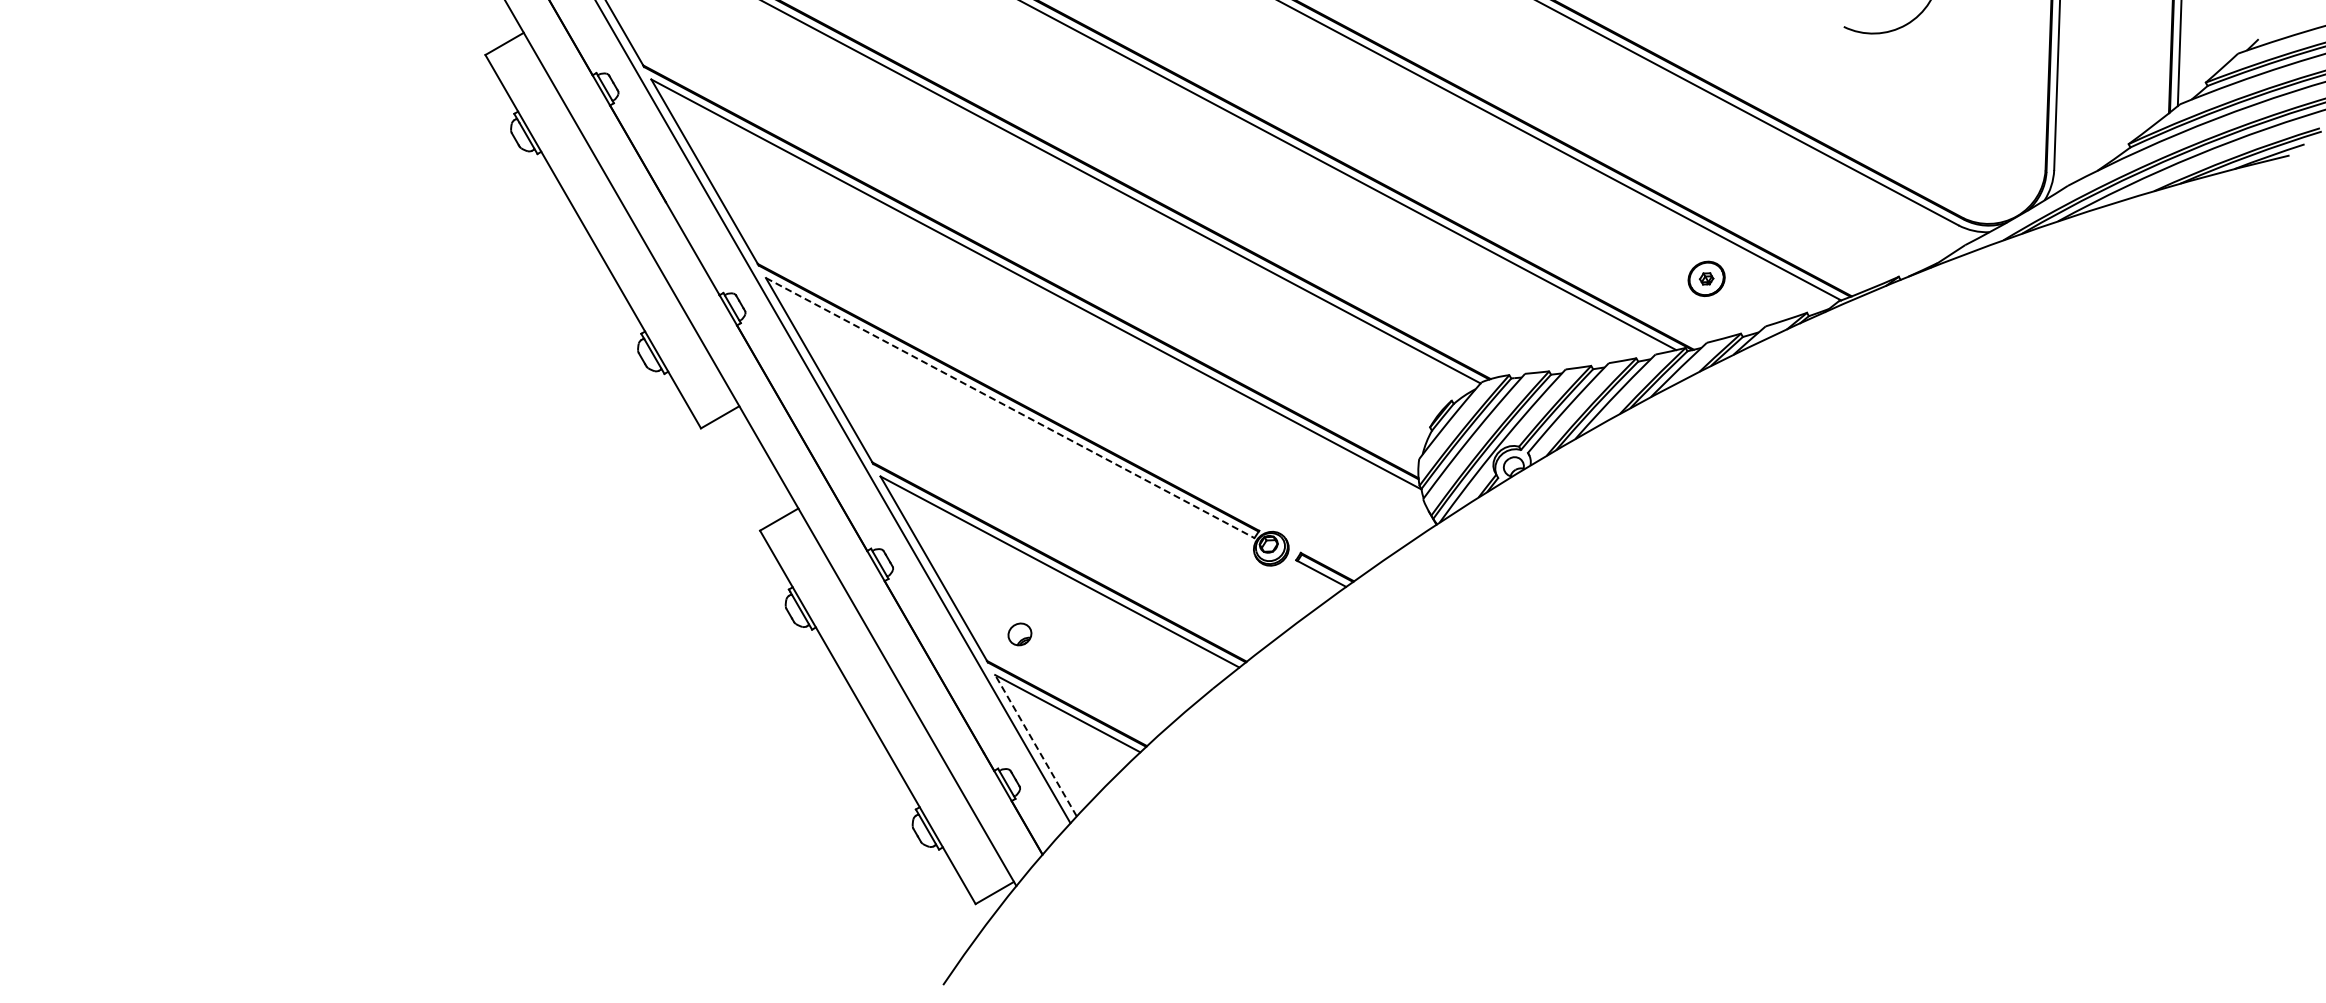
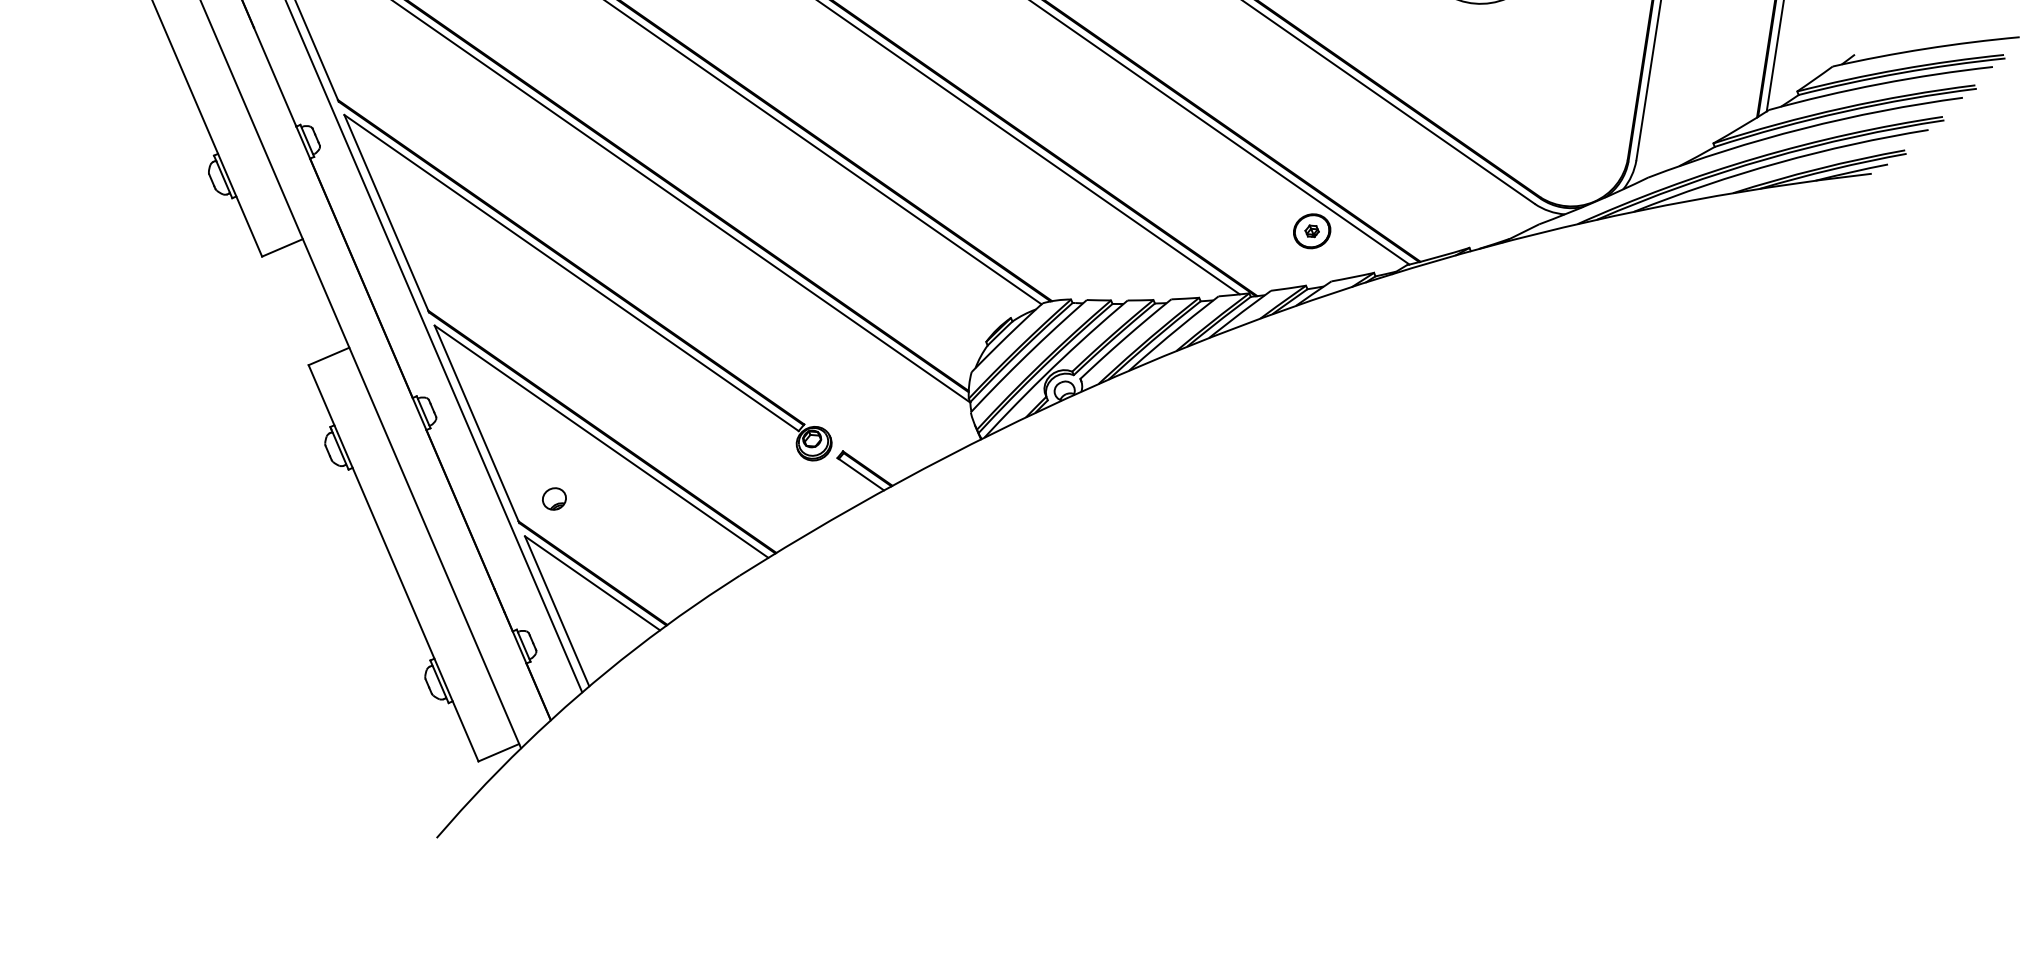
part: (1706, 278) -> (1312, 230), moved
line: (1010, 408) -> (571, 273), dashed -> solid
line: (1035, 745) -> (556, 611), dashed -> solid

